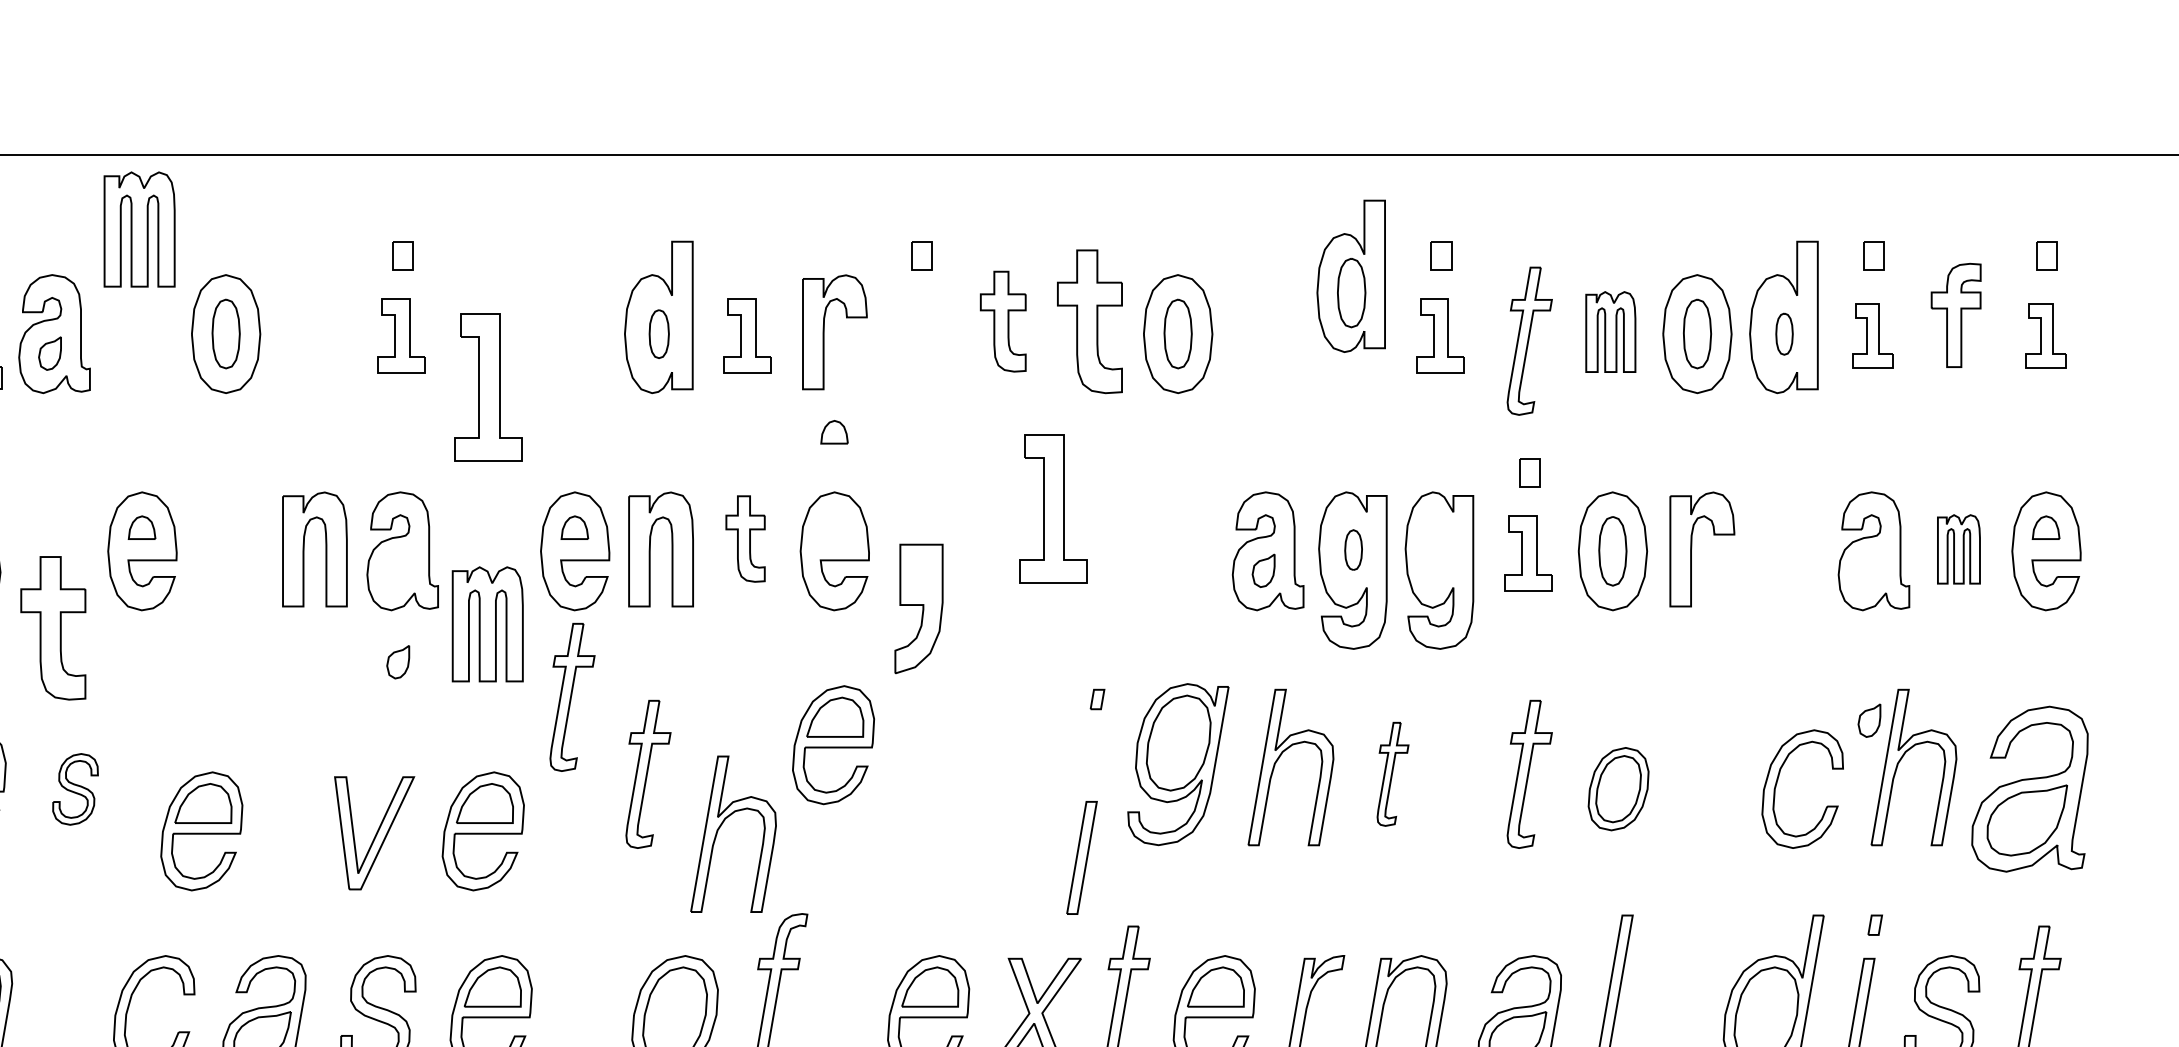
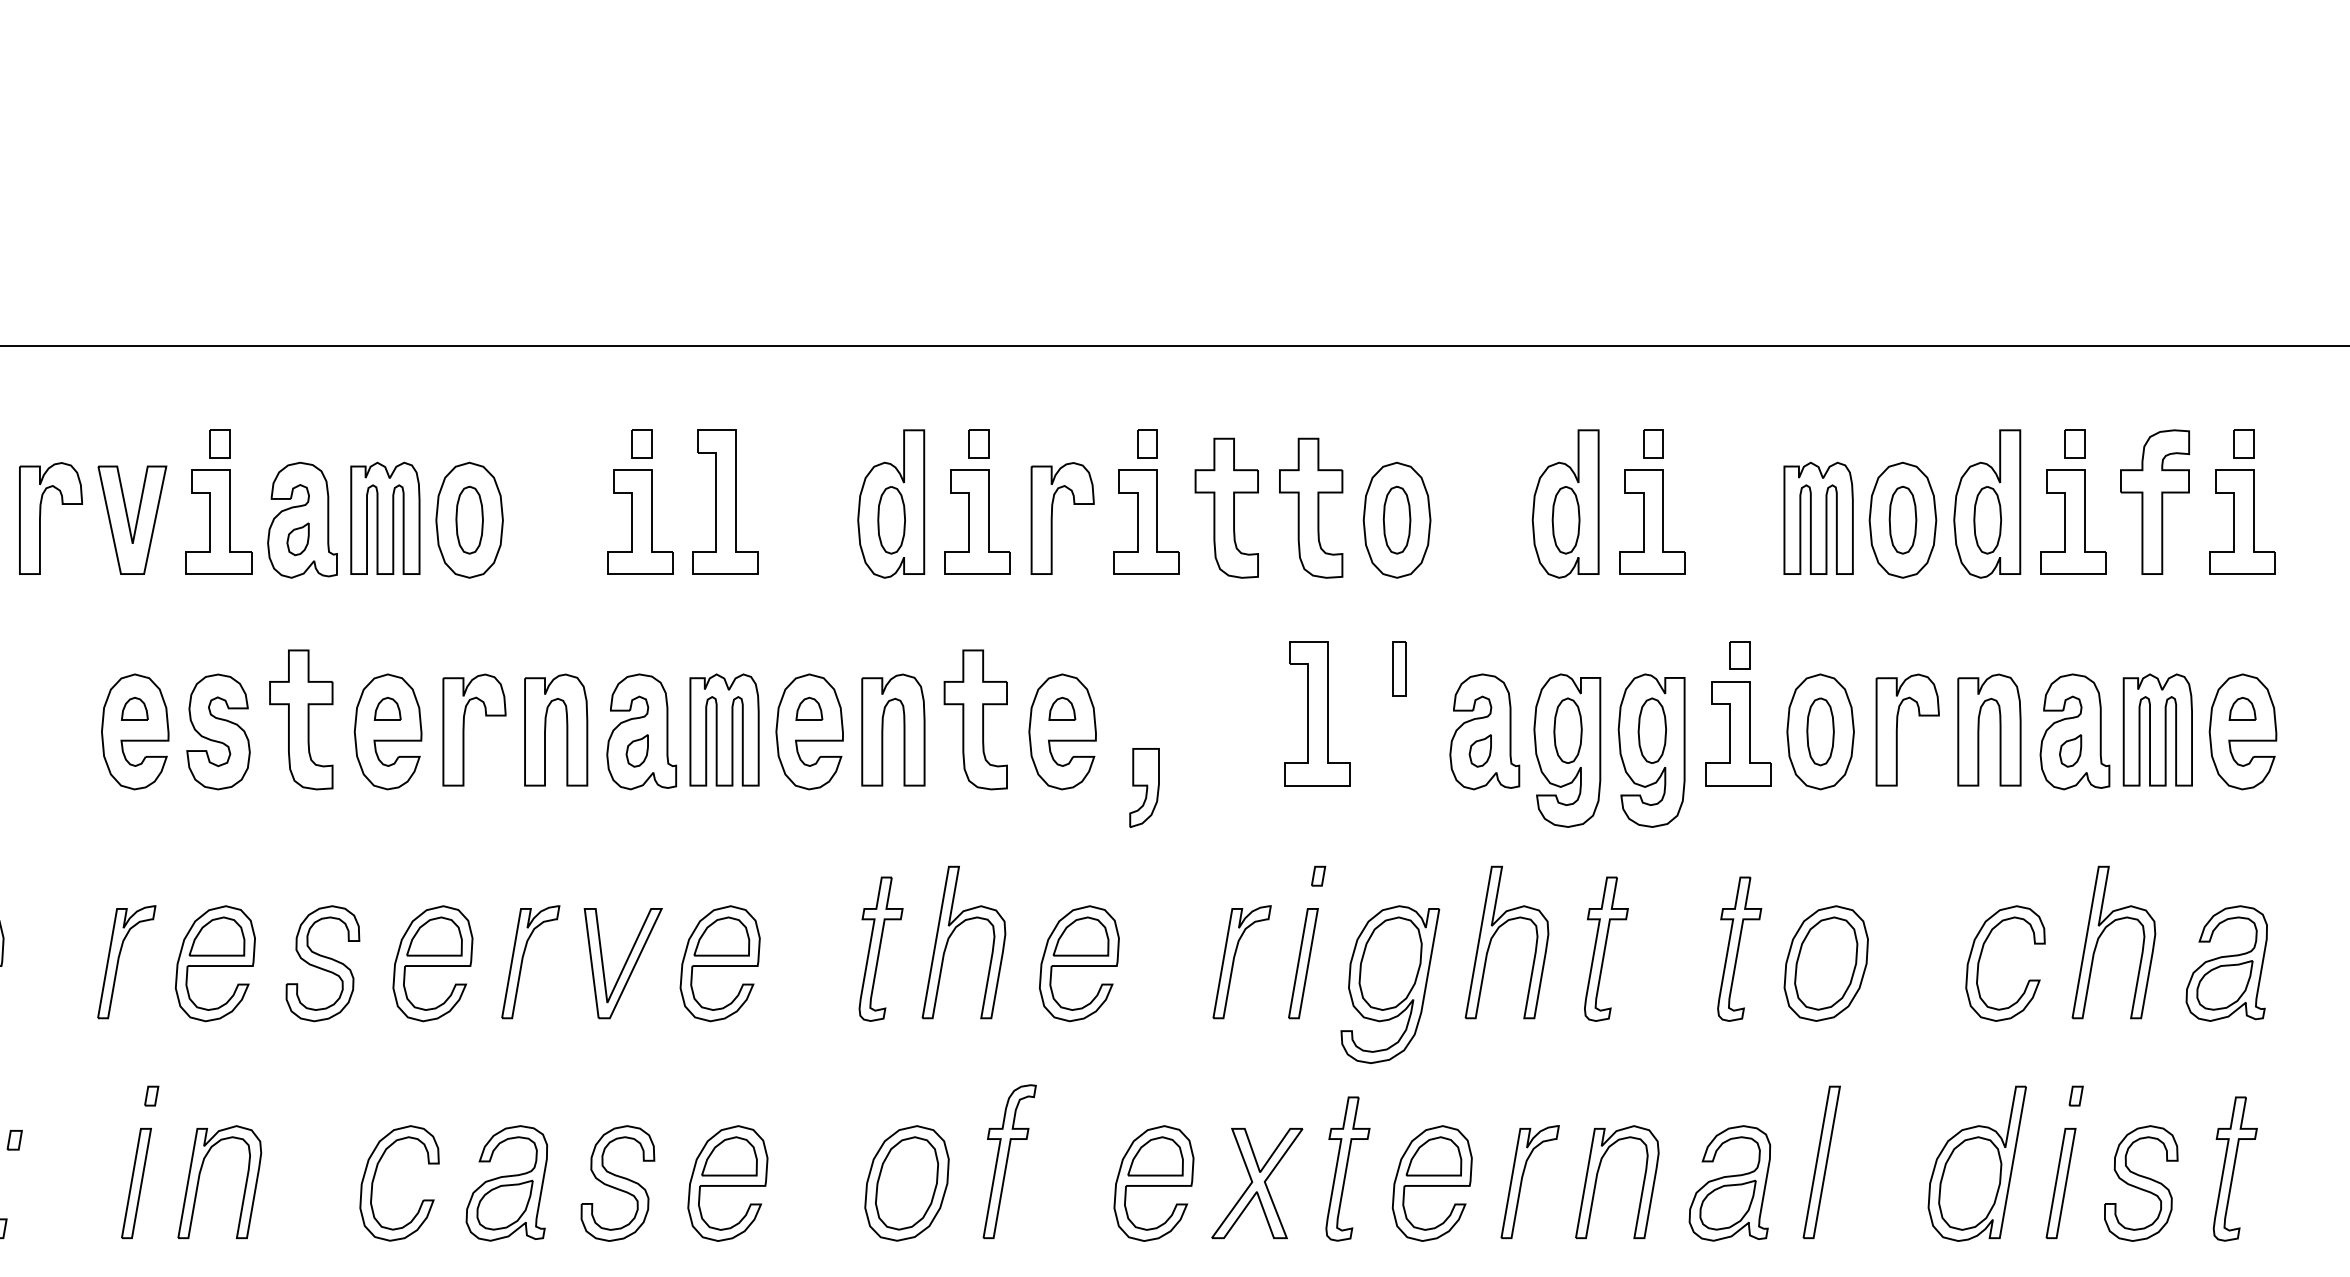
part: (139, 228) -> (385, 517), moved
part: (748, 255) -> (978, 443), added
part: (1351, 275) -> (1565, 503), moved
part: (1955, 314) -> (2154, 501), size x1.43
part: (1003, 320) -> (1226, 507), size x1.43
part: (1610, 331) -> (1818, 517), size x1.43
part: (659, 334) -> (891, 520), size x1.43
part: (1784, 334) -> (1987, 520), size x1.67
part: (401, 335) -> (640, 521), size x1.43
part: (747, 335) -> (977, 521), size x1.43
part: (920, 335) -> (1146, 521), added
part: (1440, 335) -> (1652, 521), size x1.43
part: (1872, 335) -> (2073, 521), size x1.67
part: (2045, 335) -> (2242, 521), size x1.67
part: (1529, 340) -> (1739, 526), removed
part: (488, 386) -> (725, 501), moved
part: (834, 431) -> (1062, 708), moved
part: (1180, 486) -> (1399, 668), added
part: (1053, 508) -> (1317, 713), moved
part: (745, 538) -> (975, 719), size x1.67
part: (220, 548) -> (464, 729), added
part: (1775, 548) -> (1979, 729), added
part: (1958, 548) -> (2157, 729), size x1.67
part: (1353, 549) -> (1567, 730), size x1.67
part: (1440, 549) -> (1652, 730), added
part: (1528, 552) -> (1738, 733), size x1.43
part: (918, 608) -> (1144, 787), size x0.62
part: (487, 623) -> (724, 729), moved
part: (53, 627) -> (301, 719), moved
part: (397, 661) -> (636, 750), moved
part: (571, 696) -> (806, 873), removed
part: (1869, 720) -> (2070, 750), moved
part: (833, 744) -> (1079, 963), moved
part: (1178, 764) -> (1390, 984), moved
part: (1393, 773) -> (1606, 948), size x1.43
part: (281, 785) -> (523, 960), added
part: (1011, 788) -> (1234, 962), added
part: (75, 789) -> (322, 963), size x1.67
part: (1617, 789) -> (1825, 963), size x1.43
part: (2029, 789) -> (2226, 963), size x0.71
part: (721, 826) -> (952, 934), moved
part: (201, 831) -> (432, 963), moved
part: (482, 831) -> (719, 963), moved
part: (373, 833) -> (622, 963), moved
part: (1082, 857) -> (1303, 963), moved

